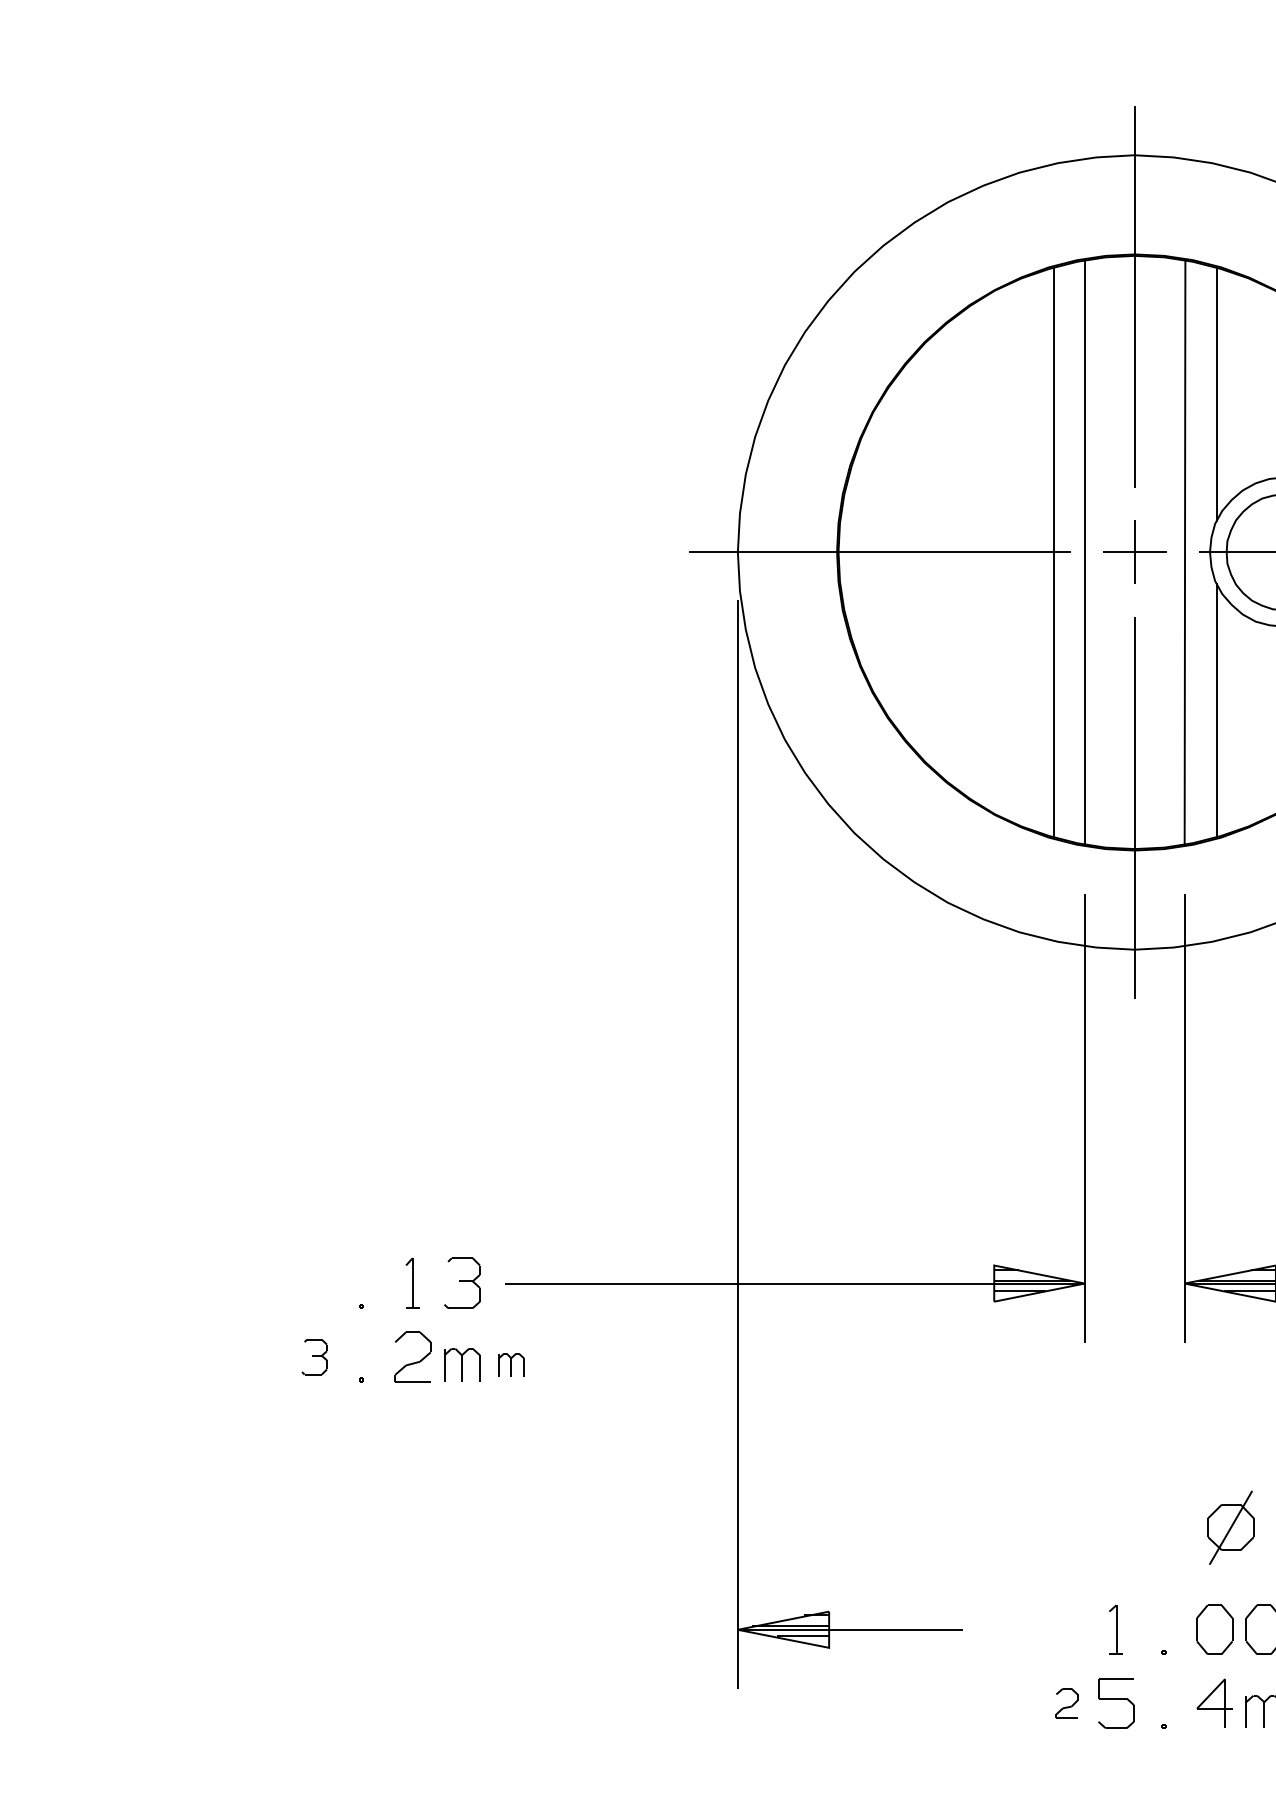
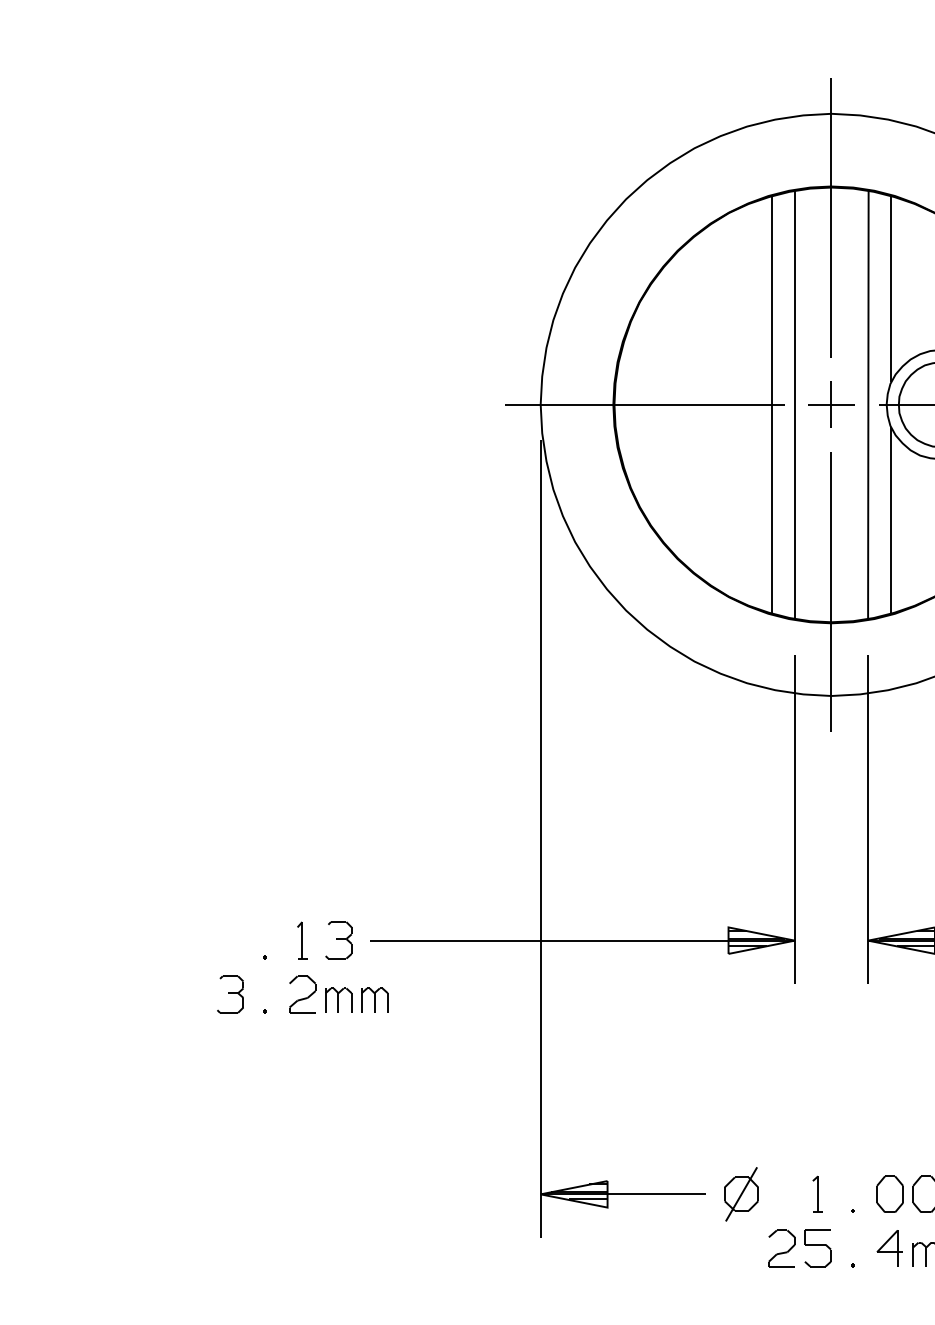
part: (314, 1356) -> (230, 994), size x1.43
part: (511, 1364) -> (374, 999), size x1.43
part: (1230, 1527) -> (741, 1194), moved
part: (1066, 1703) -> (781, 1248), size x1.67

